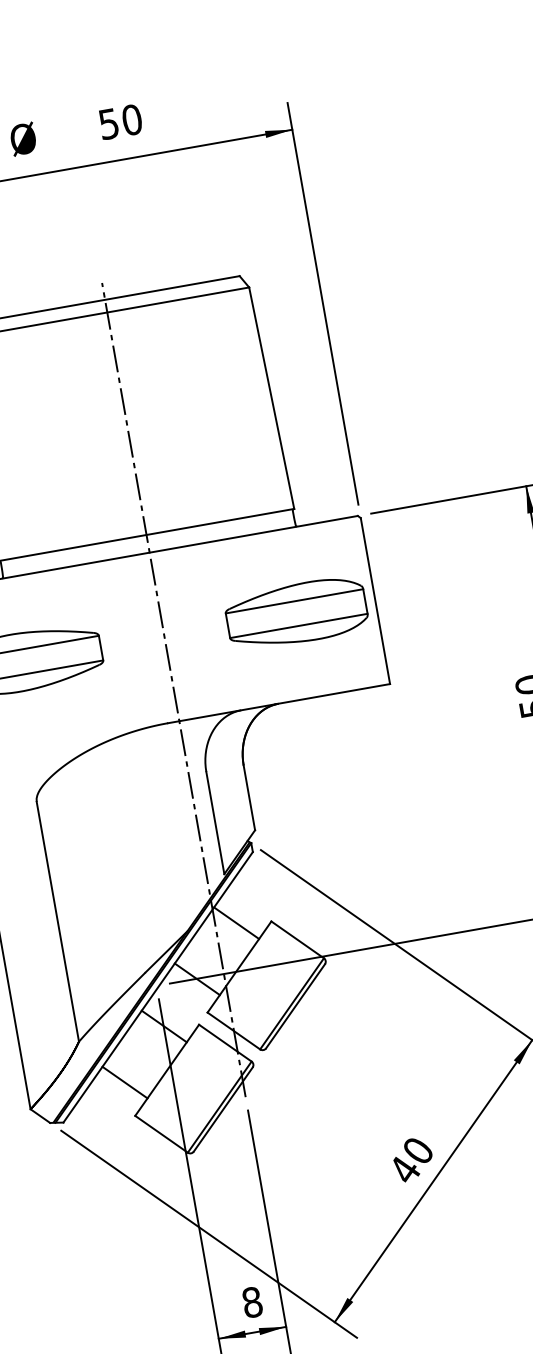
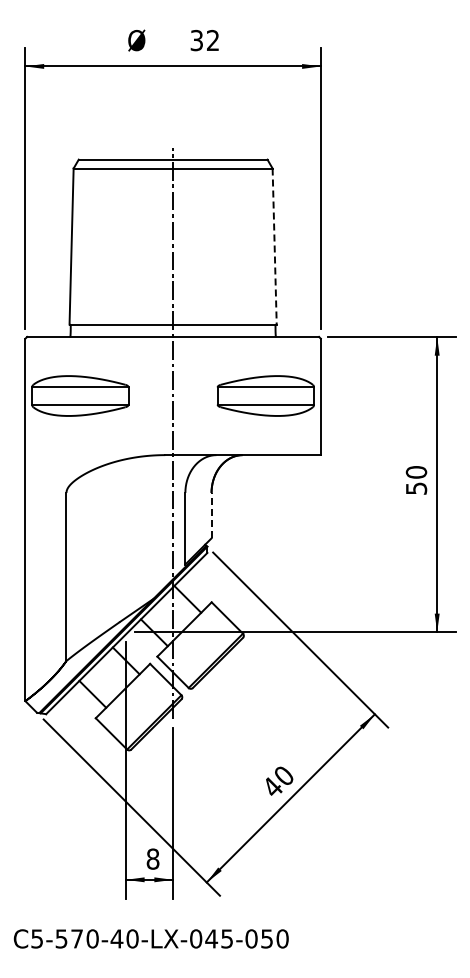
text: (121, 121) -> (205, 40), 50 -> 32
line: (271, 399) -> (274, 247), solid -> dashed
line: (249, 797) -> (211, 515), solid -> dashed

